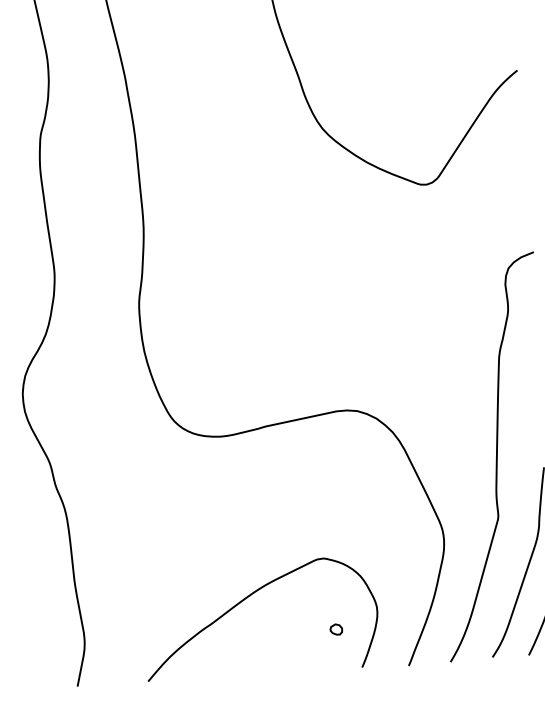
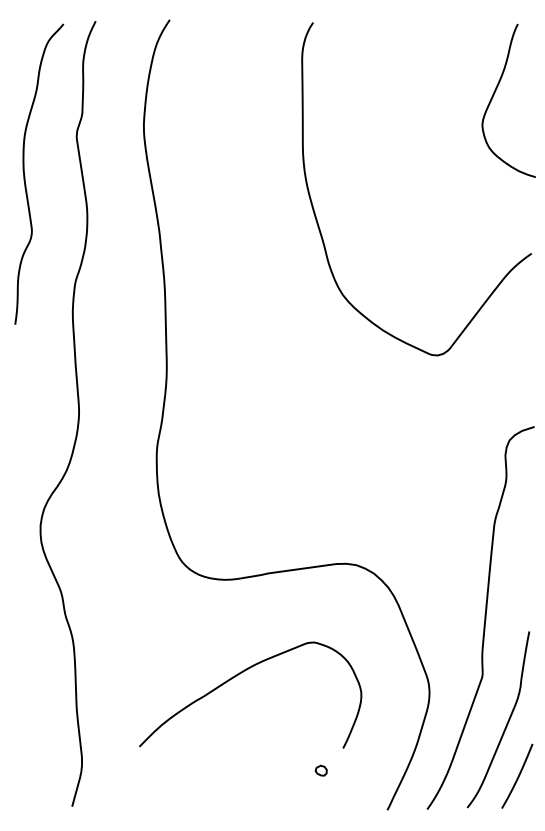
curve: (248, 597) -> (240, 674), moved

